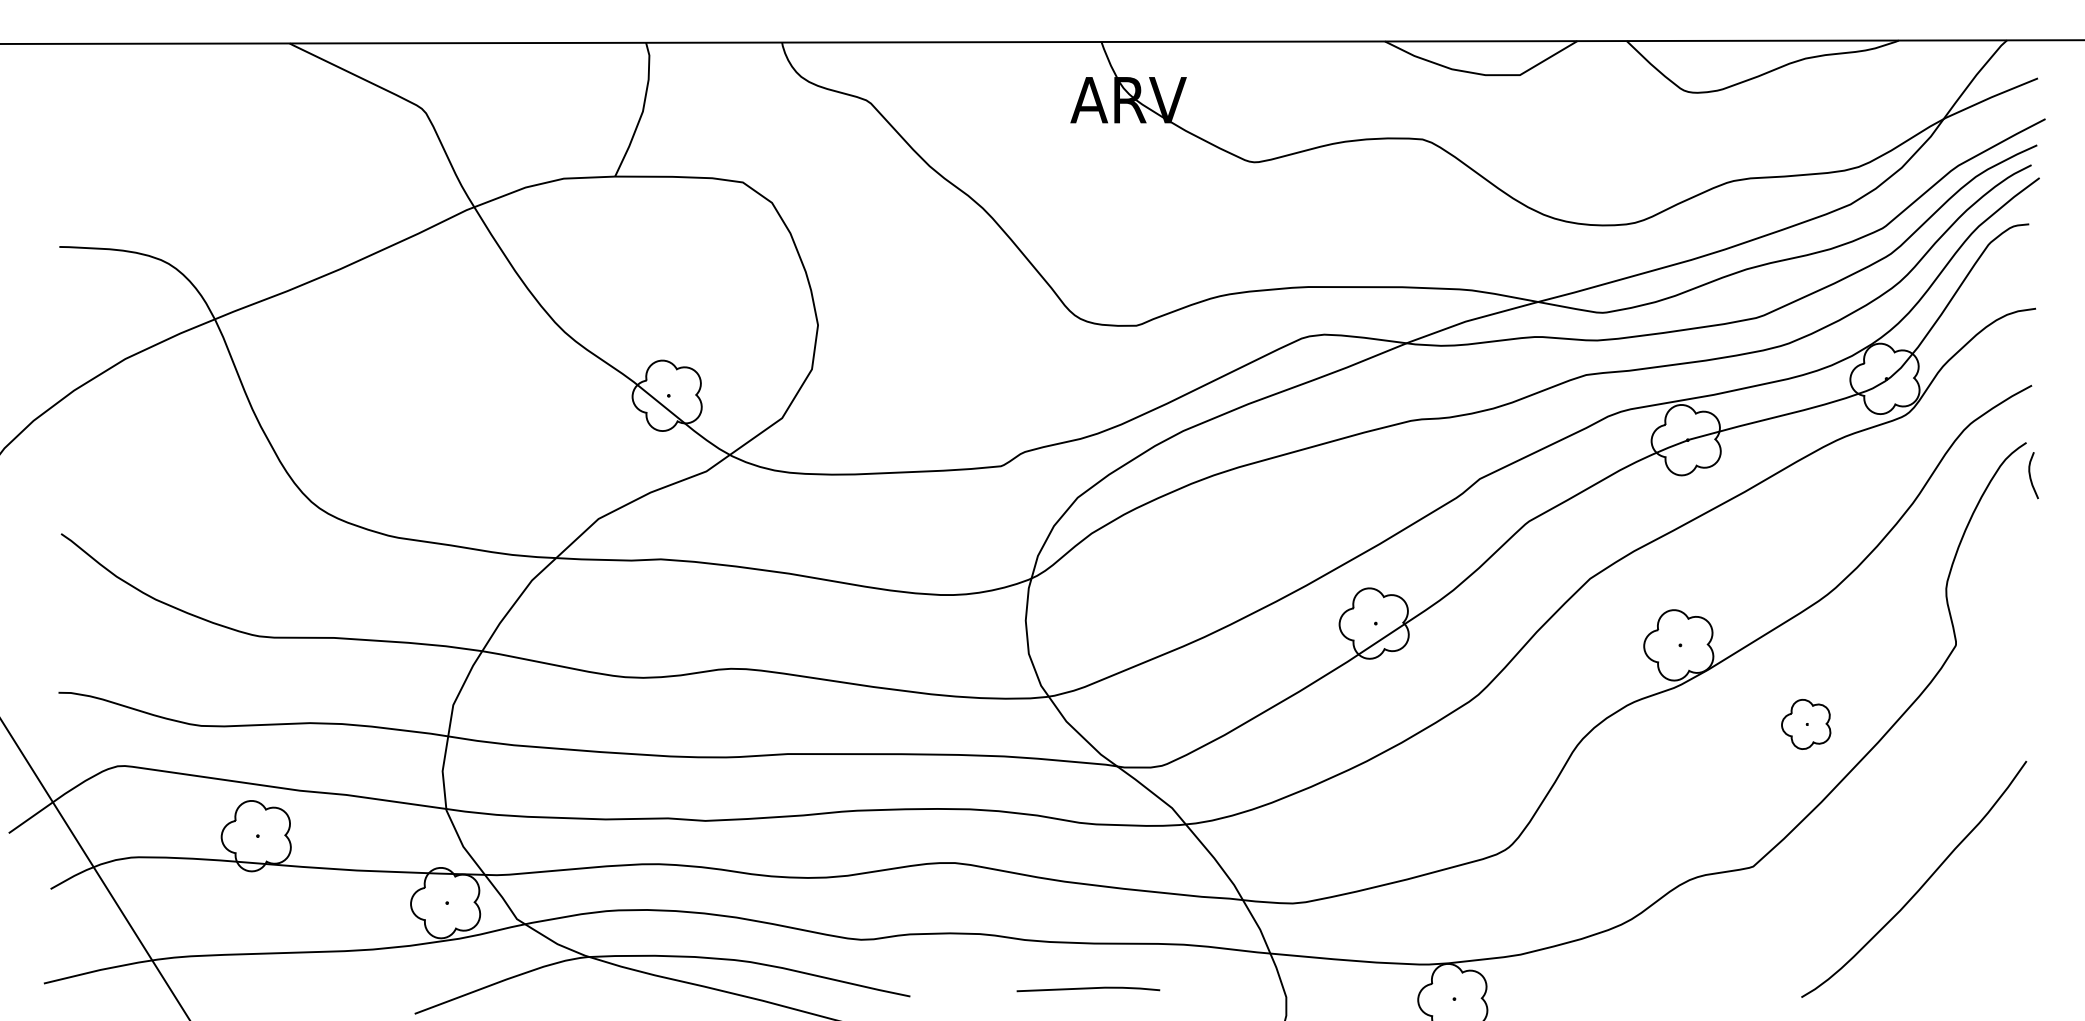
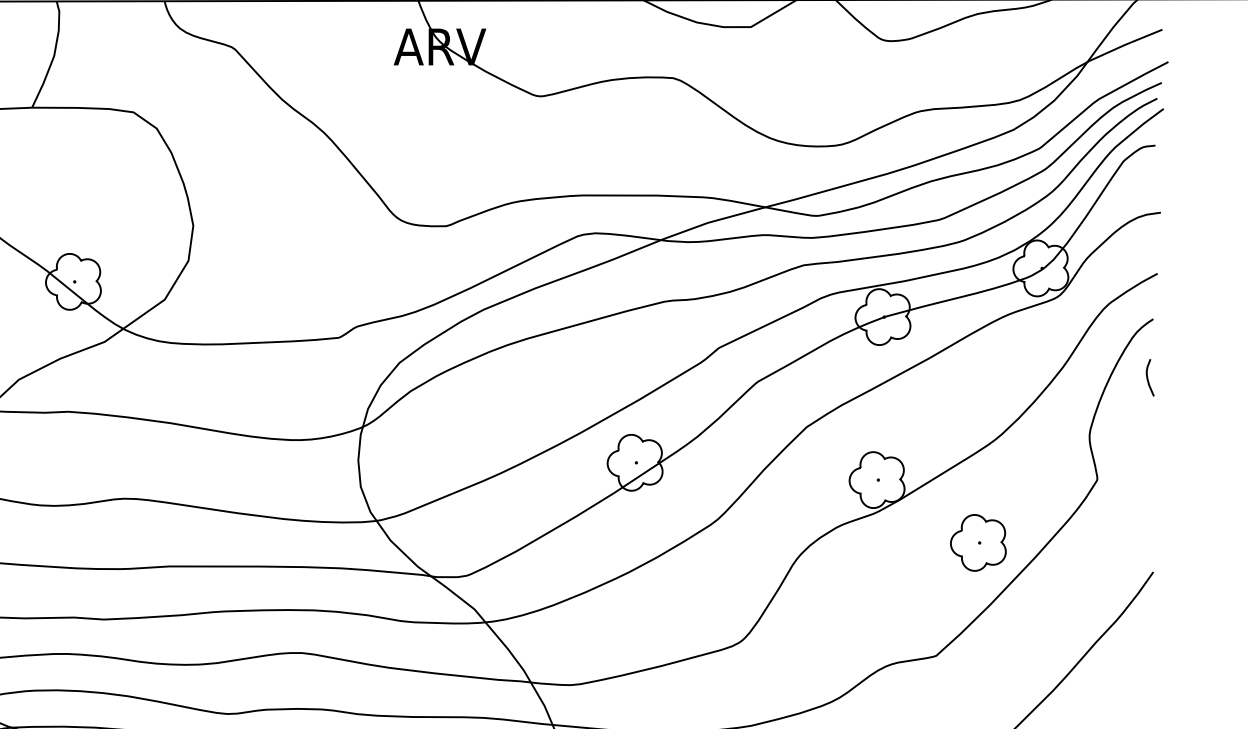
curve: (2031, 477) -> (1148, 379), moved
part: (1805, 724) -> (977, 542), size x1.43

